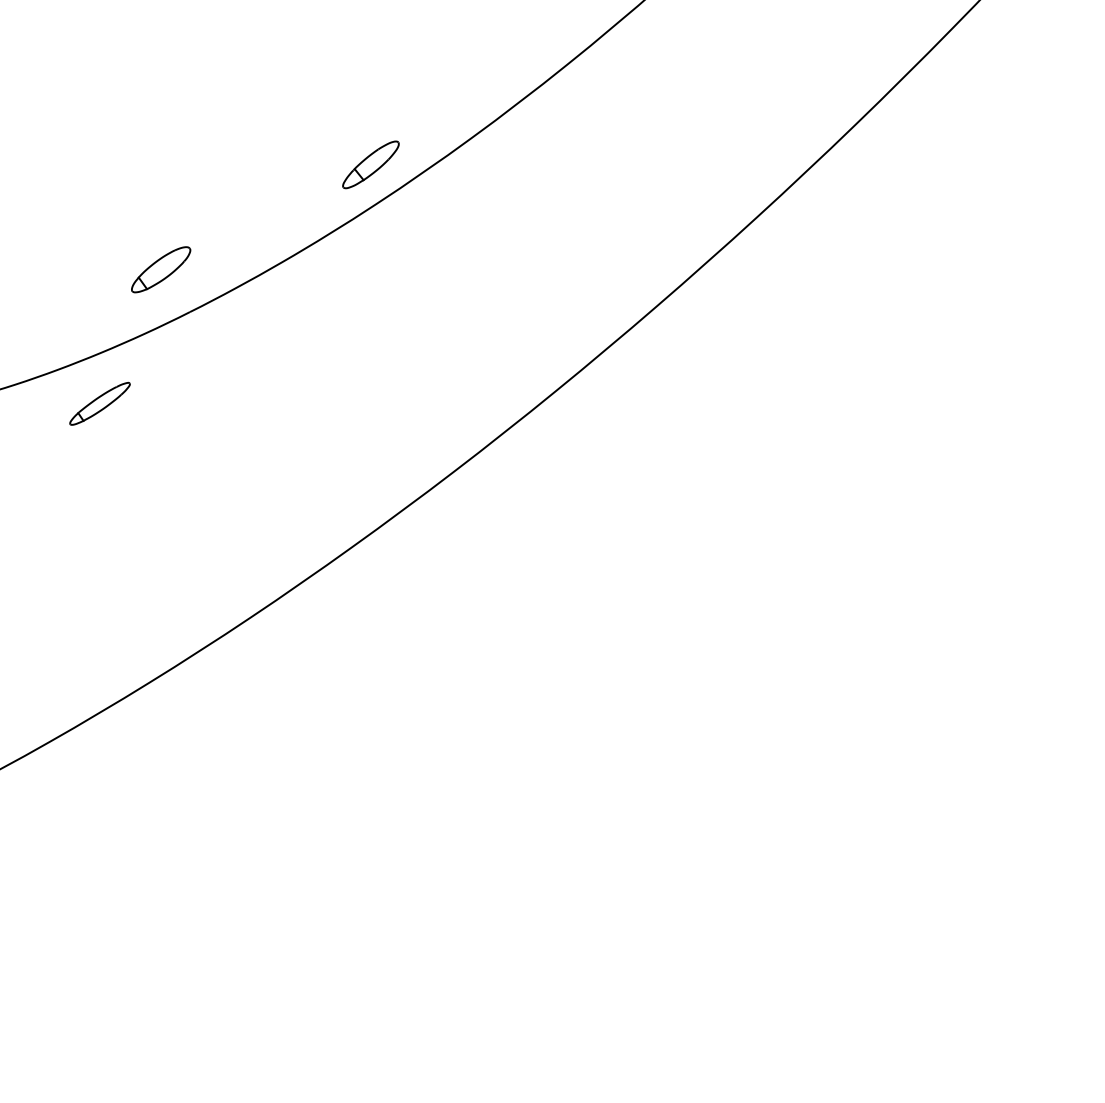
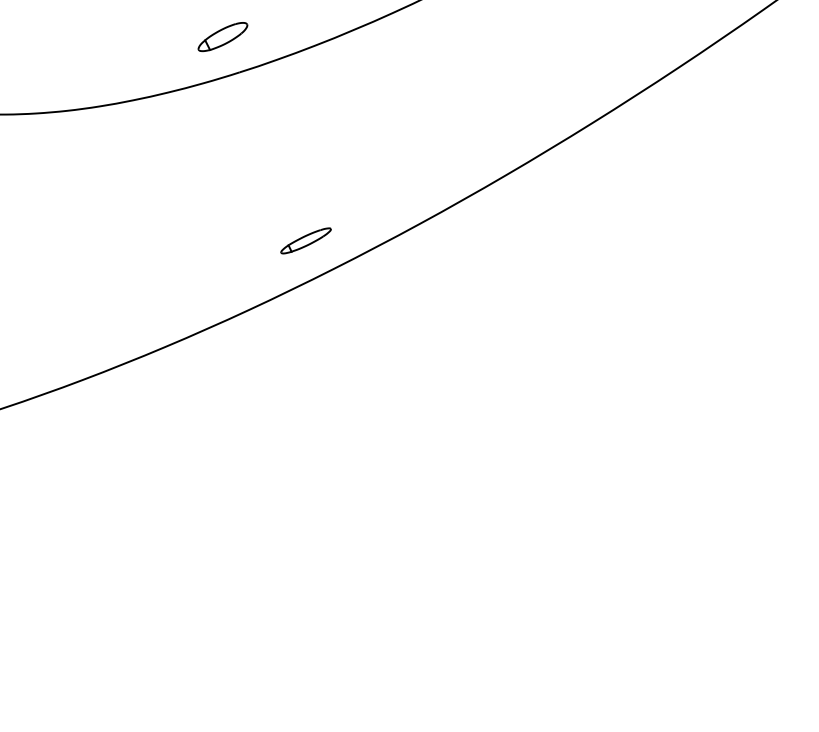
part: (99, 403) -> (305, 240), moved

